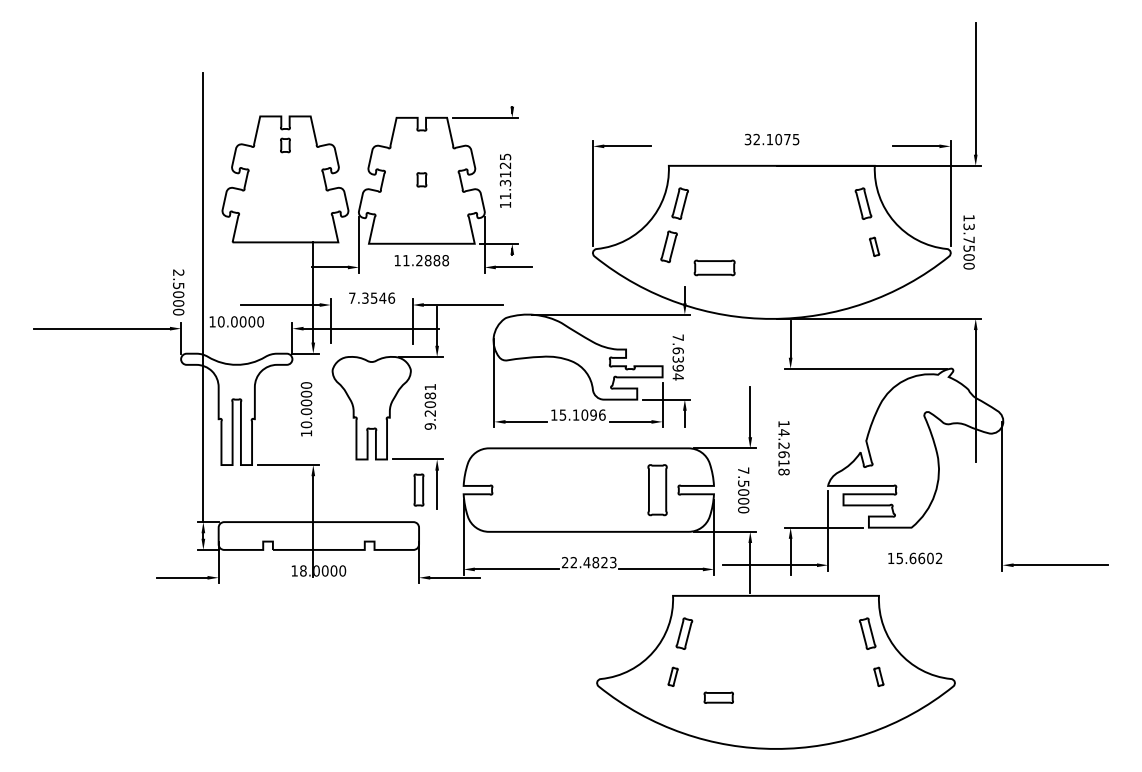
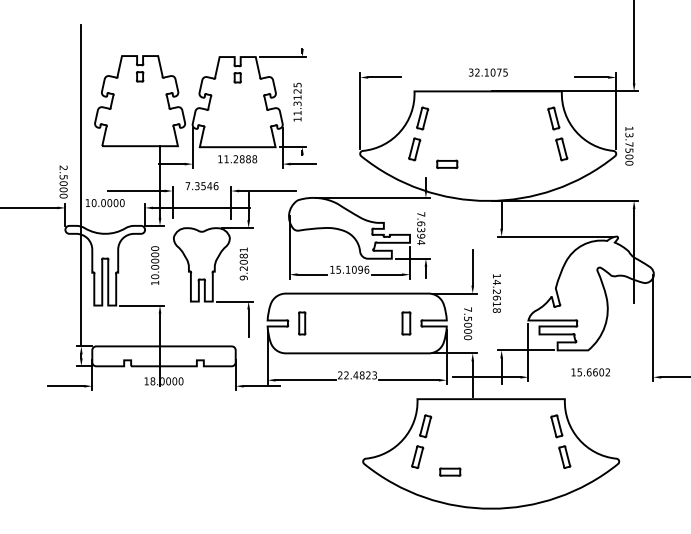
part: (421, 179) -> (237, 77), moved
part: (874, 246) -> (561, 149), size x1.67
part: (714, 267) -> (447, 164), size x0.71
part: (418, 489) -> (301, 323), moved
part: (657, 489) -> (406, 323), size x0.62
part: (672, 676) -> (417, 456), size x1.67
part: (878, 676) -> (564, 456), size x1.67

